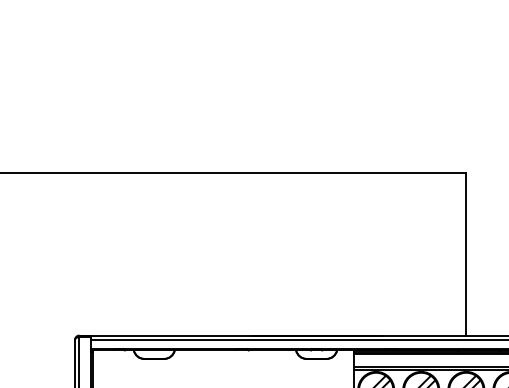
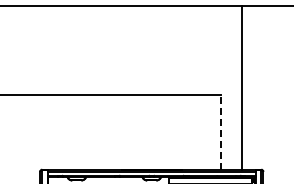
line: (465, 252) -> (220, 131), solid -> dashed

